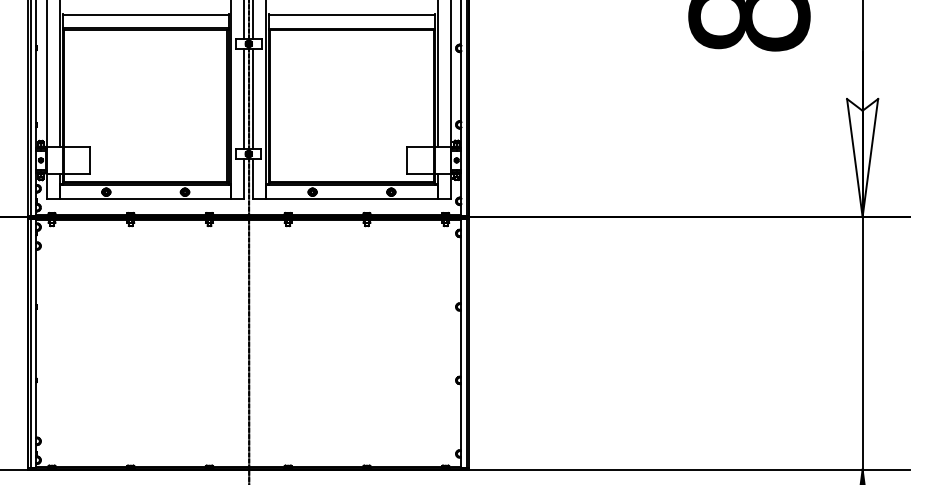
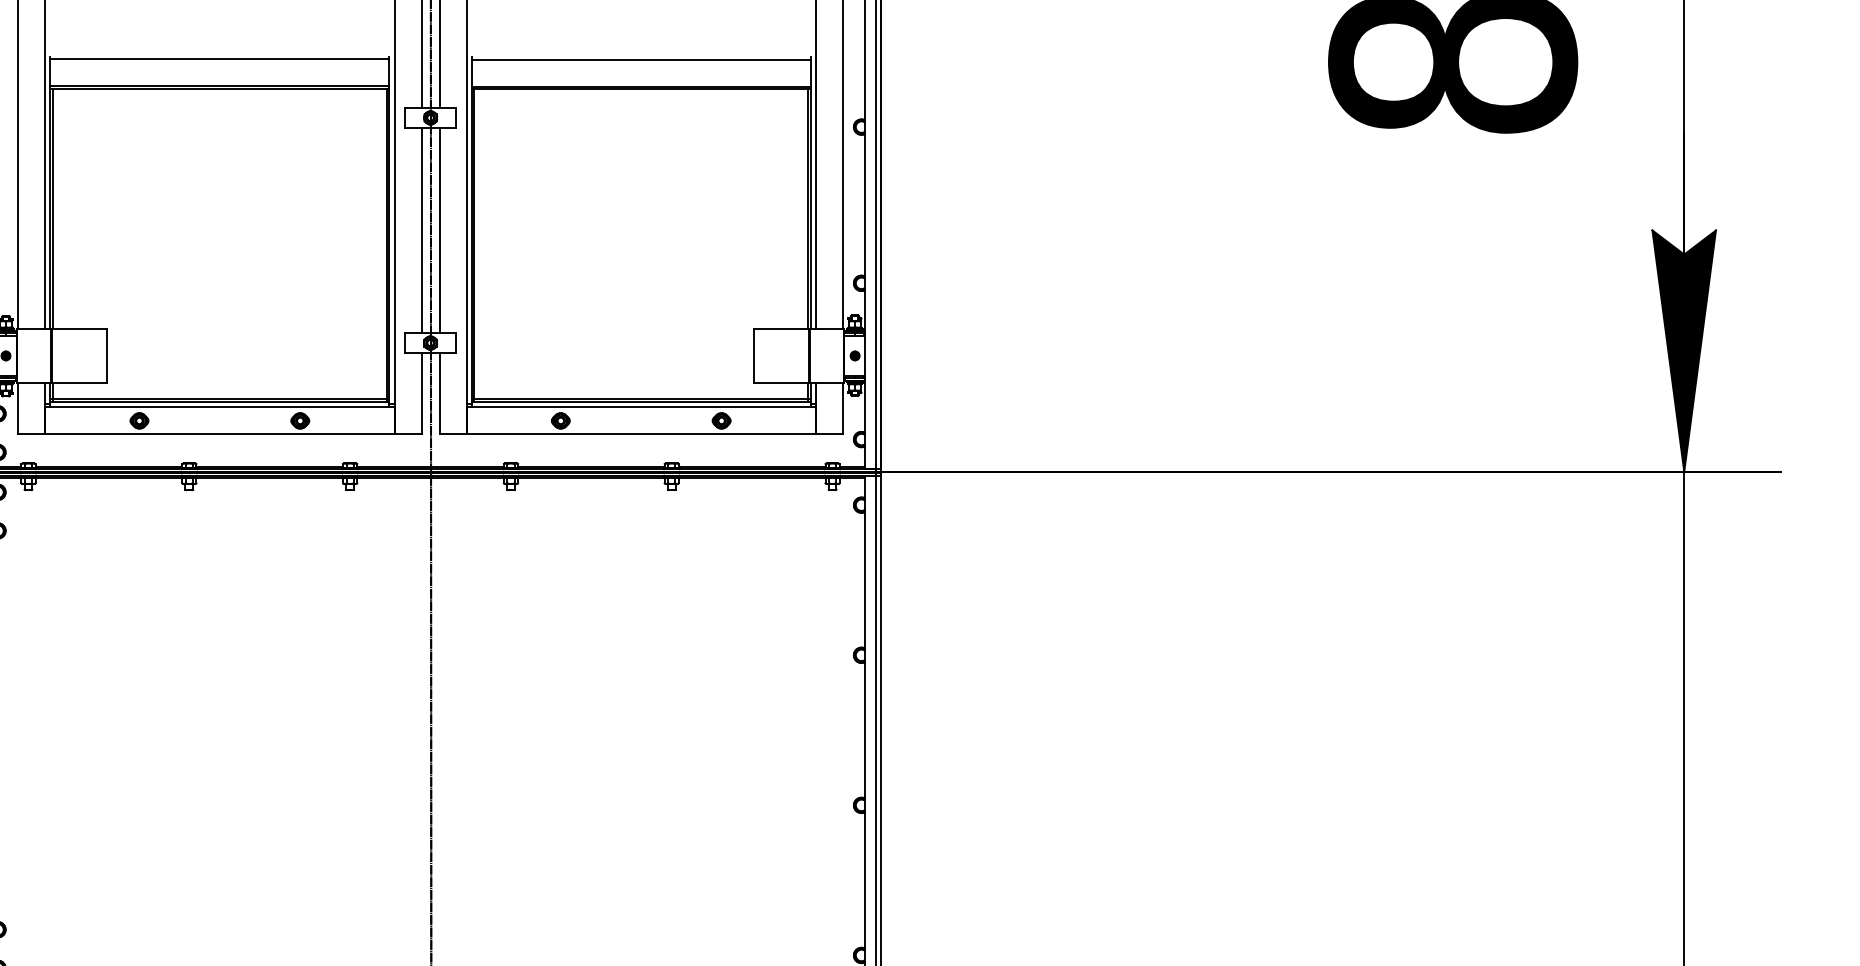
fill: (862, 158) -> (1683, 352), added

